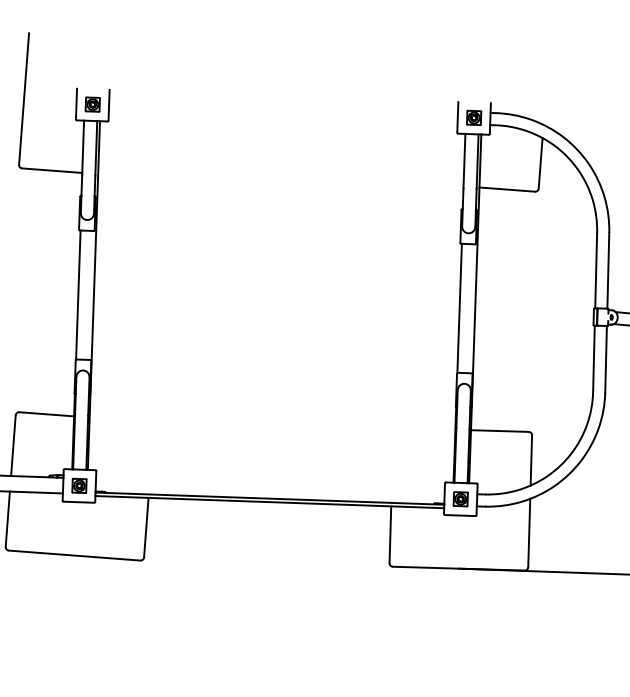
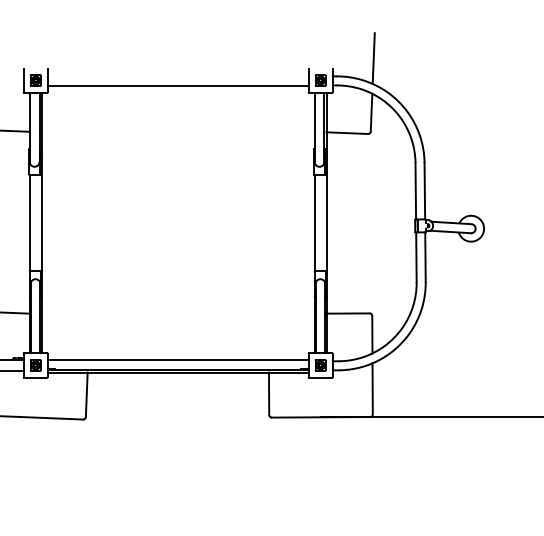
line: (545, 90) -> (373, 58), added
line: (282, 119) -> (177, 86), added
line: (269, 484) -> (177, 359), added

